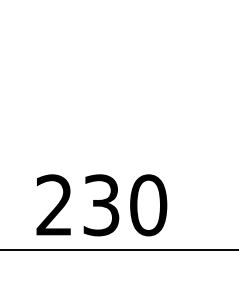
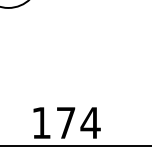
text: (102, 204) -> (66, 122), 230 -> 174

